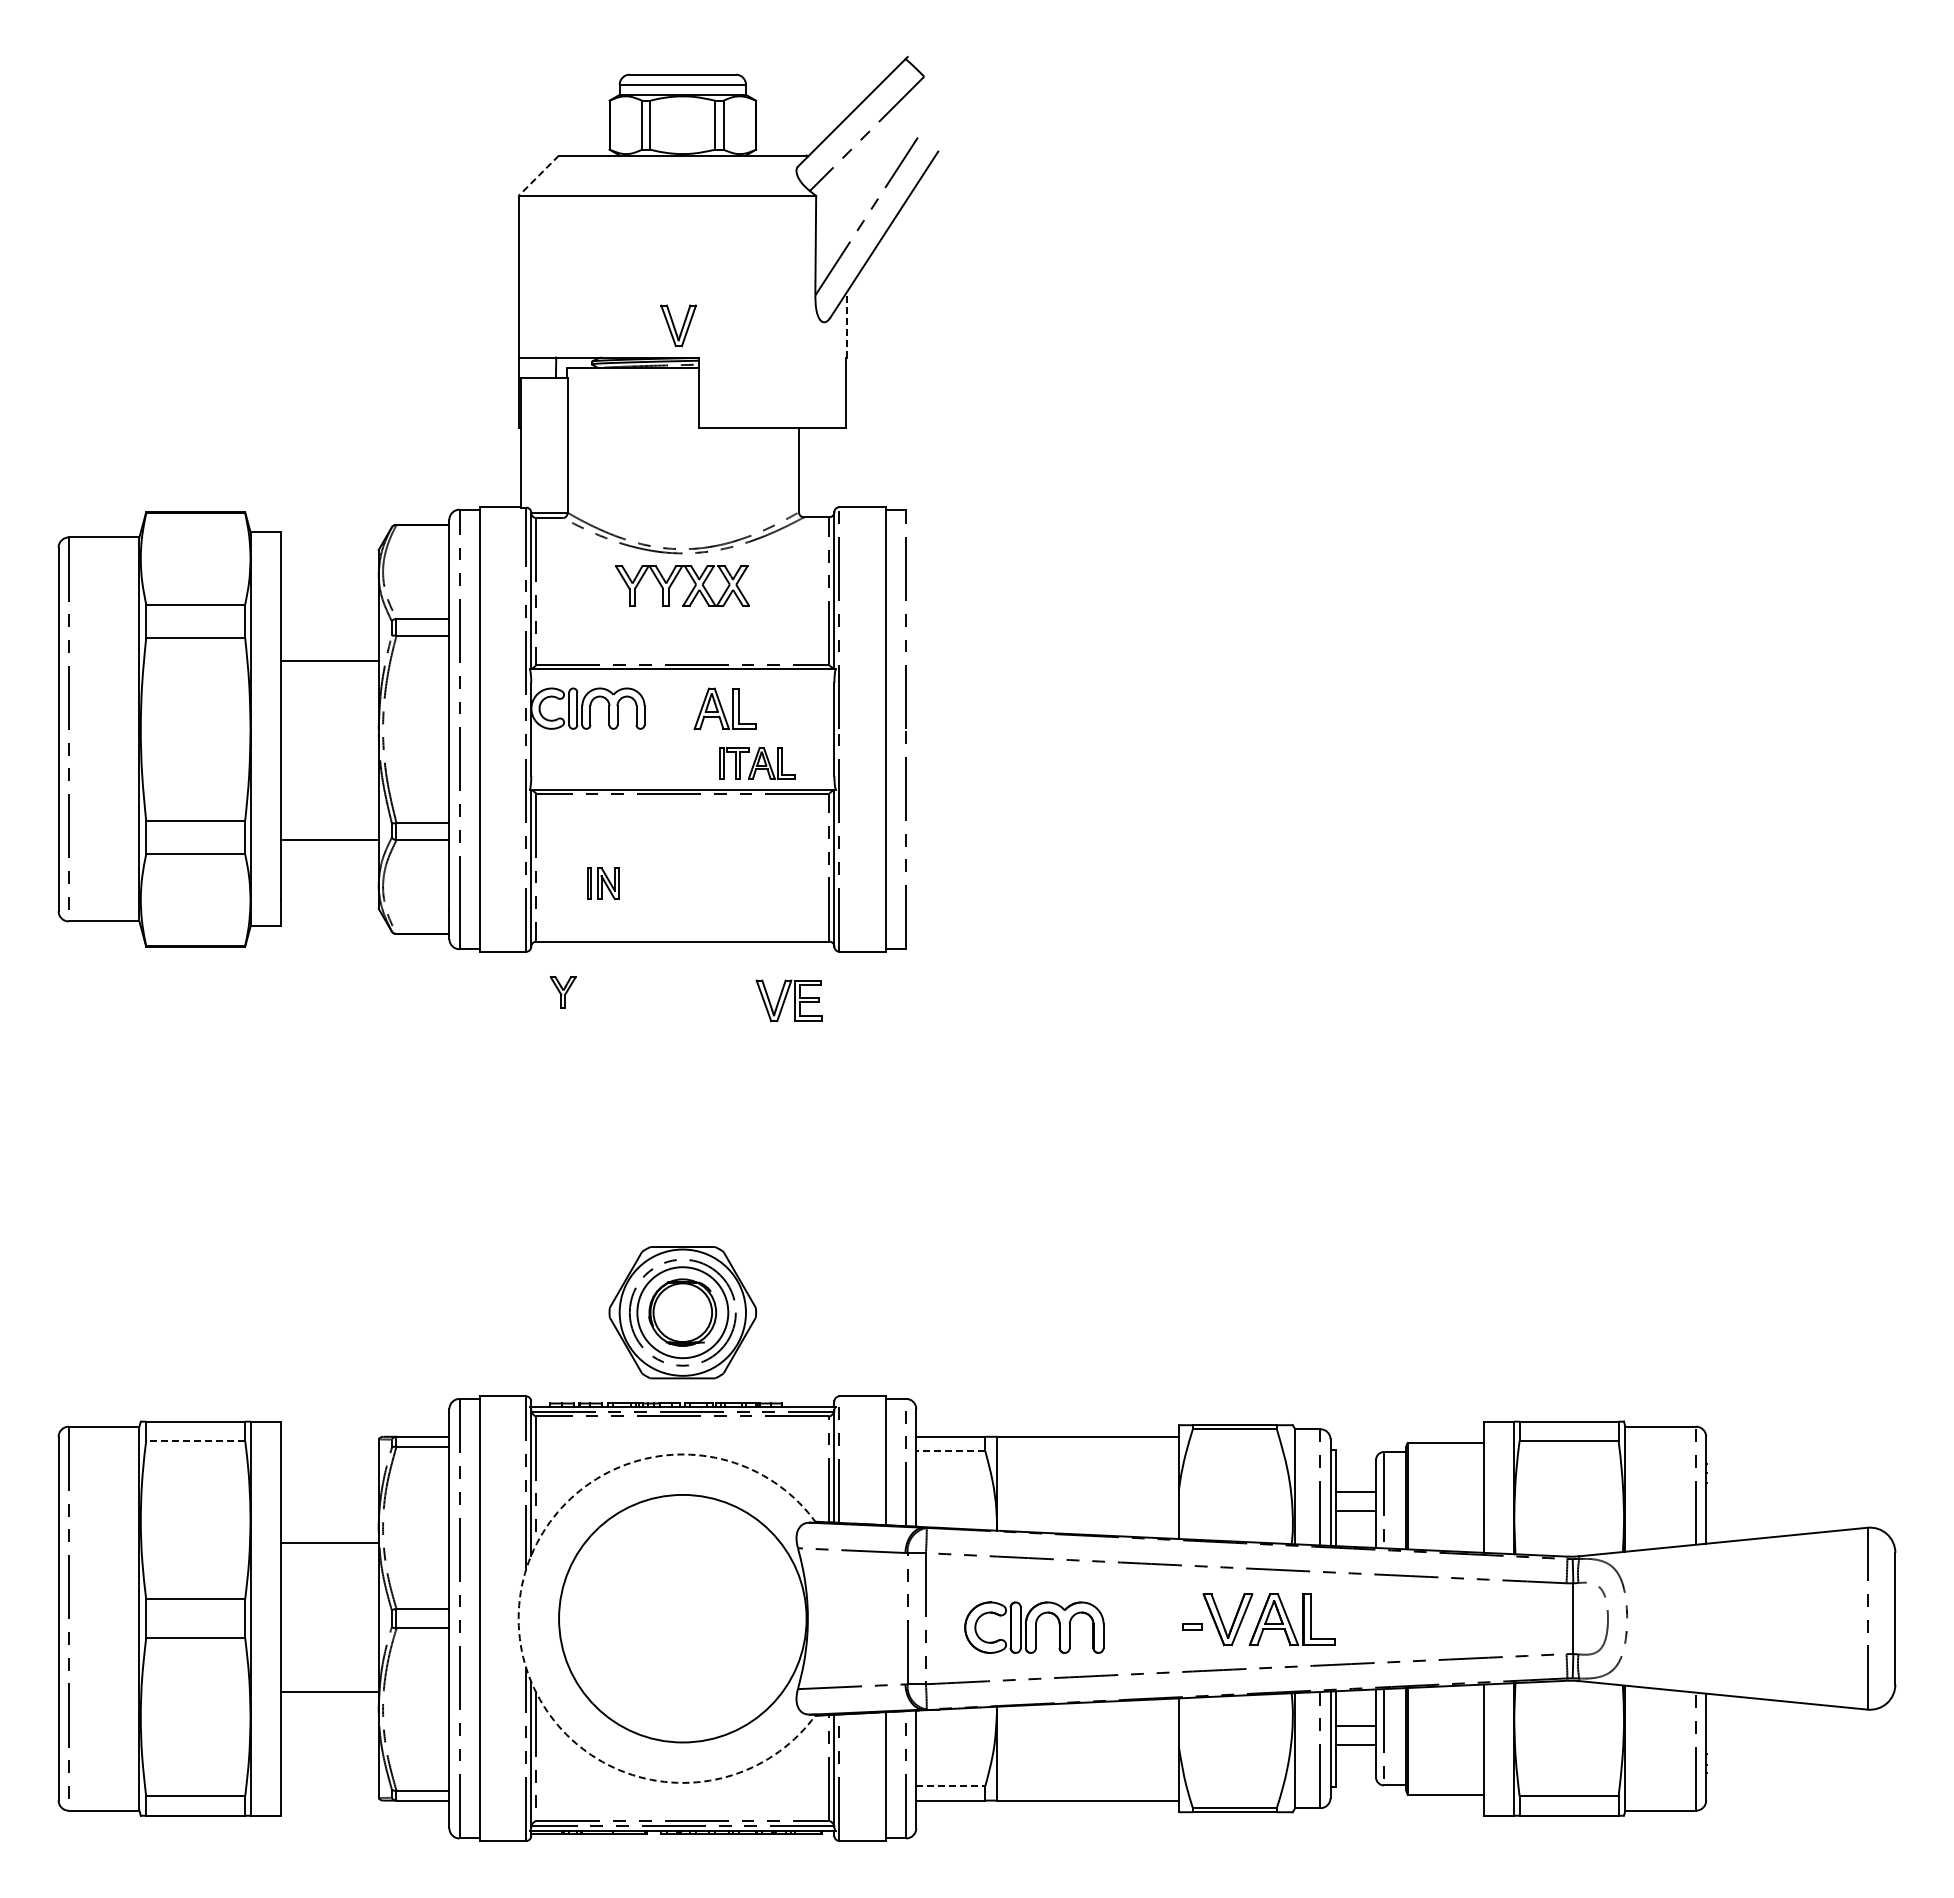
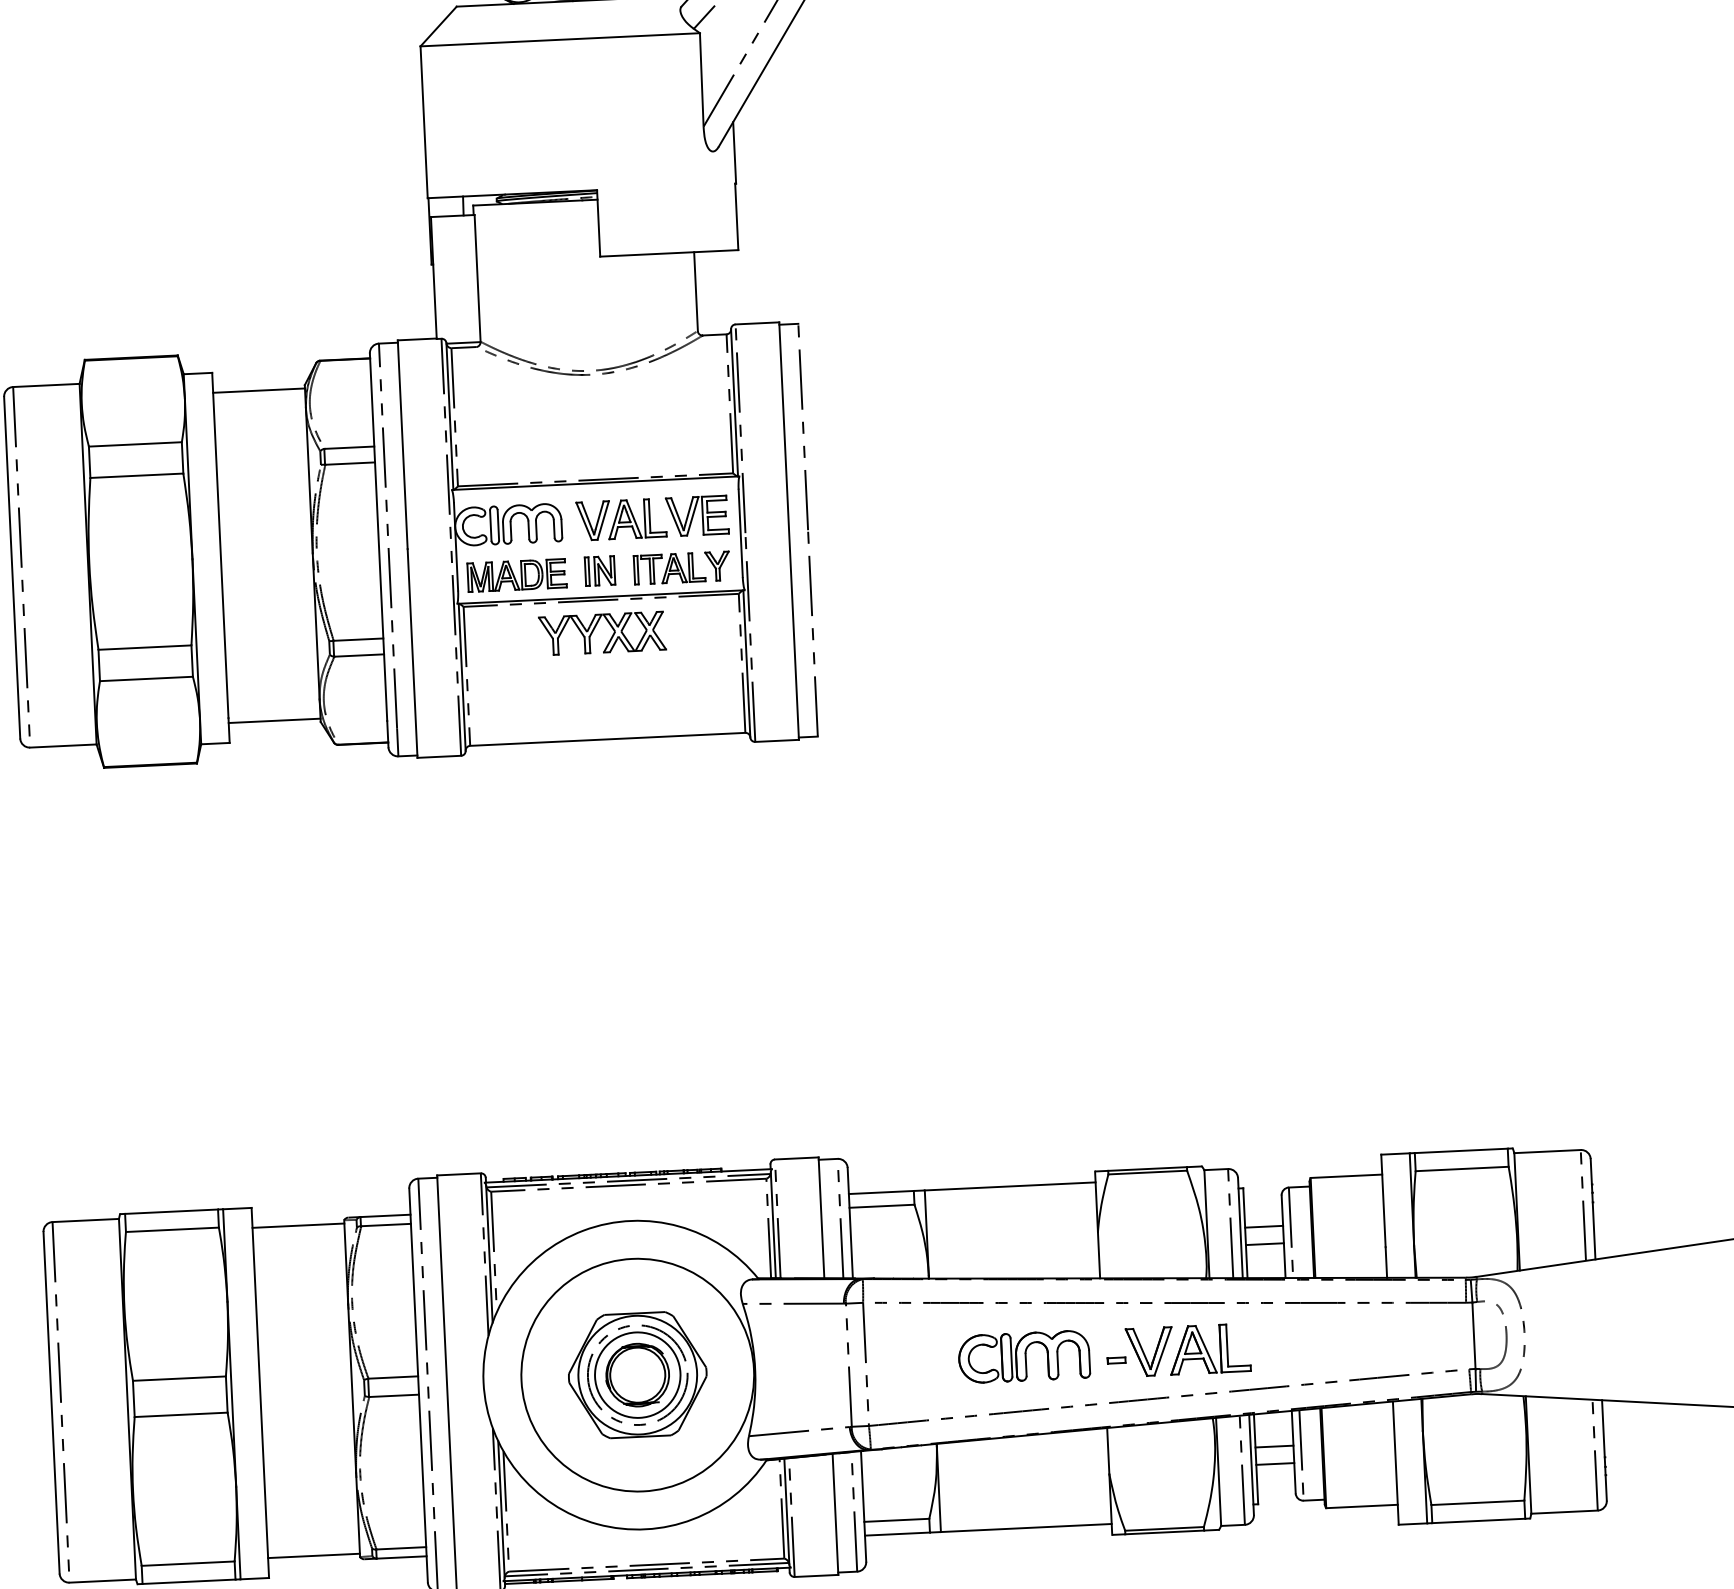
line: (538, 175) -> (438, 26), dashed -> solid
line: (847, 324) -> (735, 152), dashed -> solid
part: (678, 325) -> (593, 520), moved
part: (674, 581) -> (594, 629), moved
line: (329, 660) -> (258, 390), moved
part: (594, 762) -> (516, 575), added
line: (329, 840) -> (274, 721), moved
part: (603, 883) -> (600, 571), moved
part: (562, 992) -> (716, 566), moved
part: (788, 1000) -> (696, 515), moved
part: (682, 1312) -> (637, 1374), moved
line: (195, 1440) -> (172, 1229), dashed -> solid
line: (950, 1451) -> (881, 1206), dashed -> solid
line: (329, 1542) -> (298, 1225), moved
arc: (518, 1618) -> (483, 1382), dashed -> solid
part: (1034, 1627) -> (1024, 1356), moved
line: (329, 1691) -> (313, 1555), moved
line: (950, 1785) -> (896, 1519), dashed -> solid

